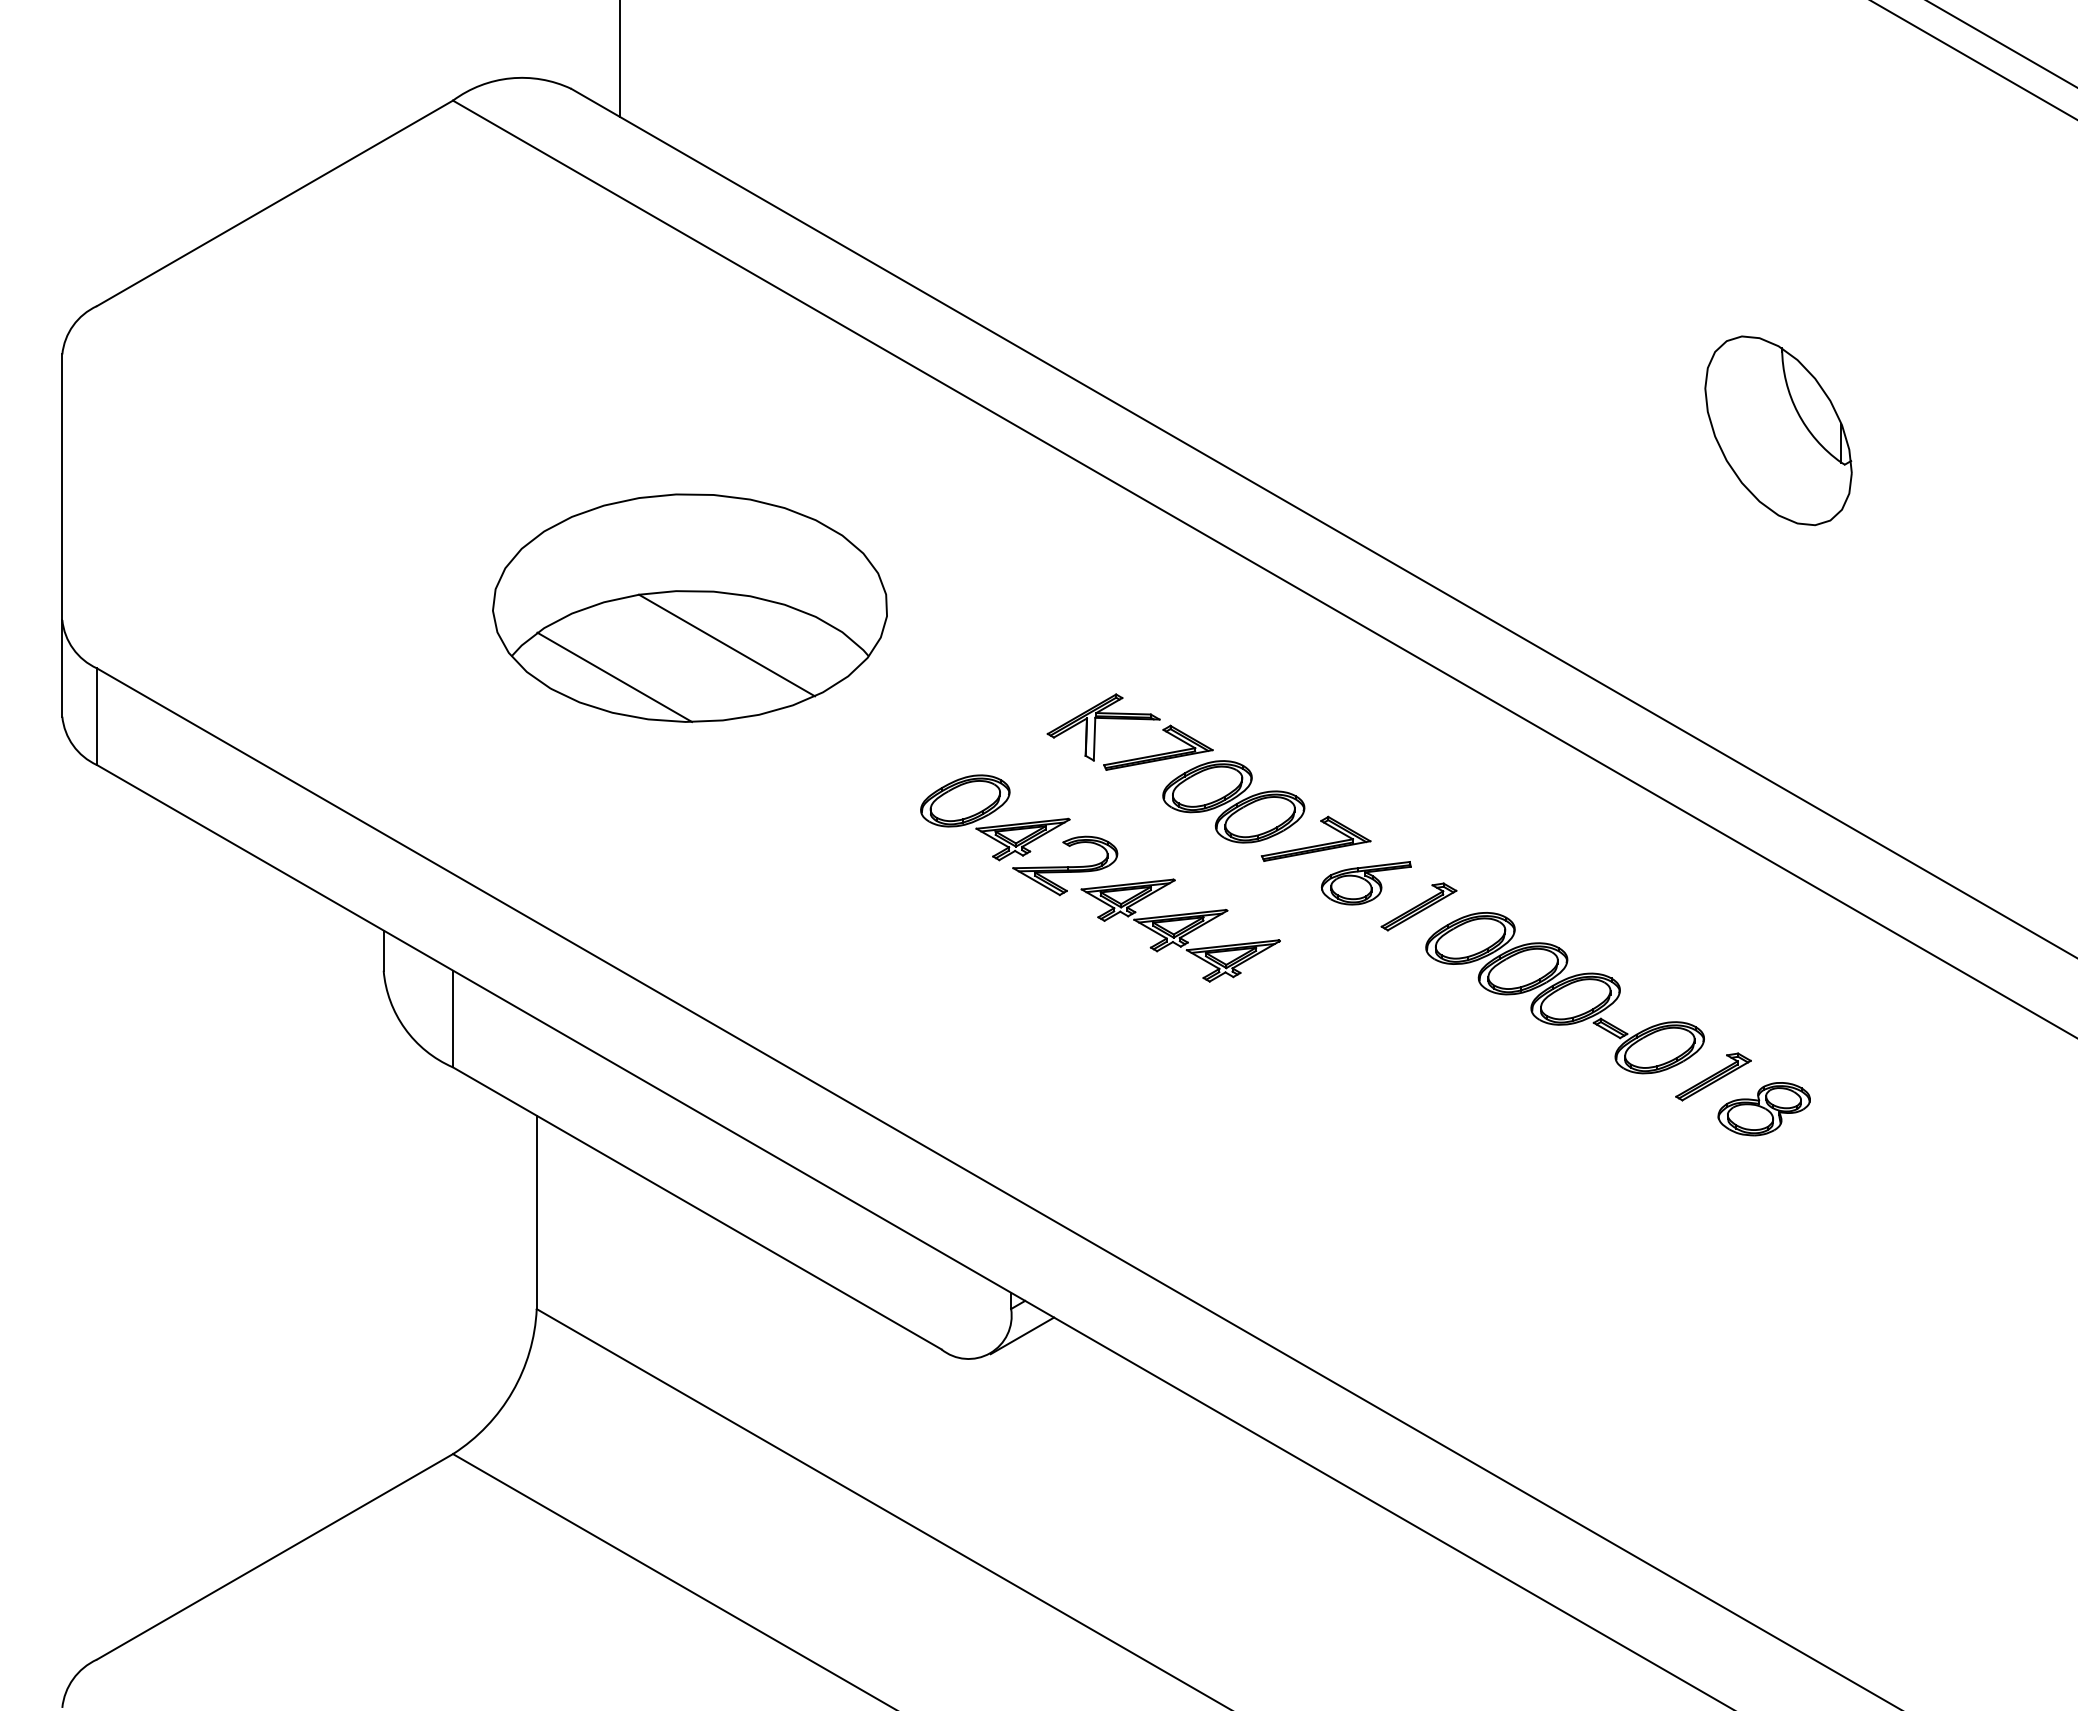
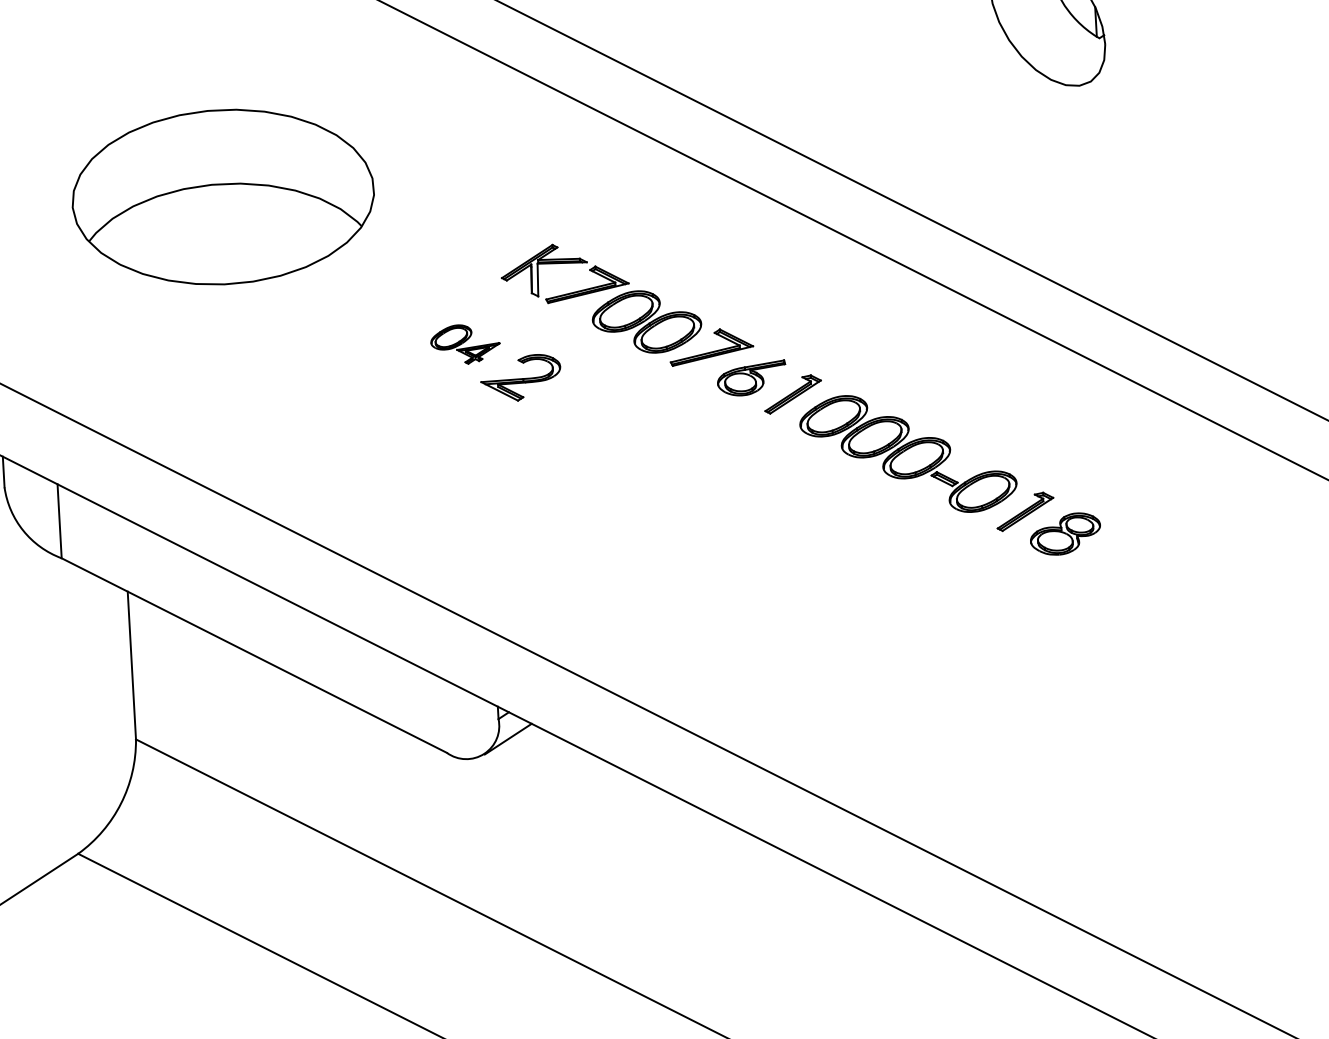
line: (727, 645) -> (253, 224), removed
line: (614, 677) -> (168, 253), removed
part: (995, 817) -> (465, 344), size x0.6
part: (1180, 930) -> (611, 422), removed

